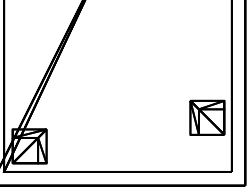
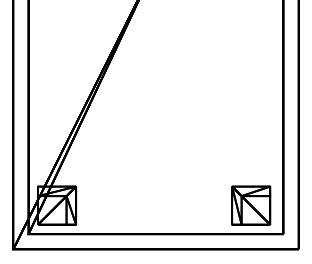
part: (207, 117) -> (251, 205), moved

